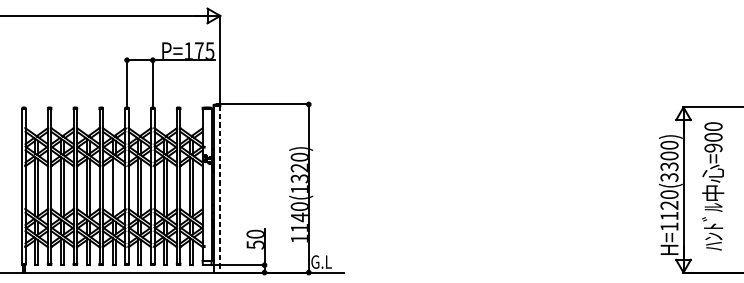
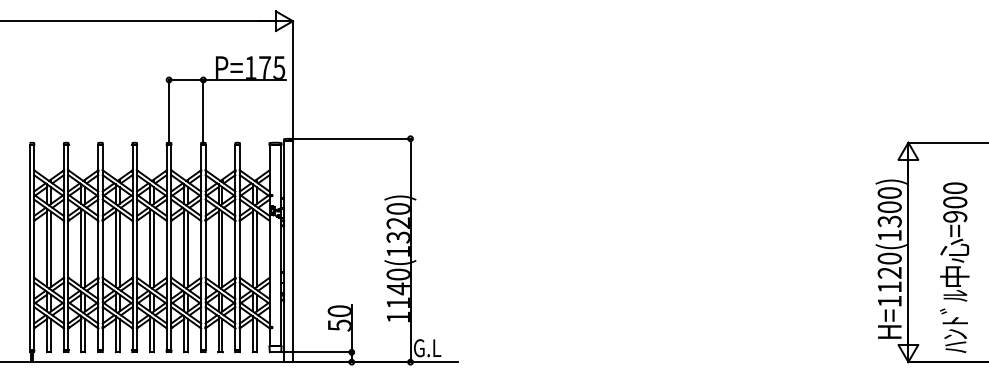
text: (669, 177) -> (889, 235), H=1120(3300) -> H=1120(1300)
text: (712, 186) -> (954, 267), moved
line: (115, 187) -> (153, 249), added
line: (219, 189) -> (292, 251), dashed -> solid

